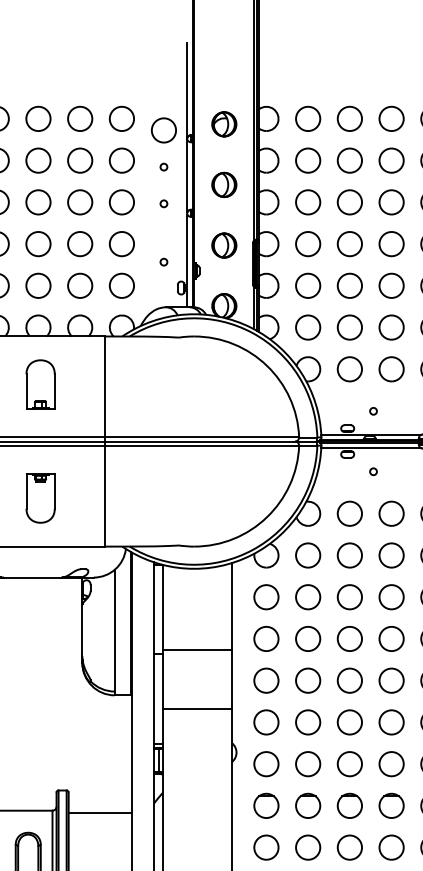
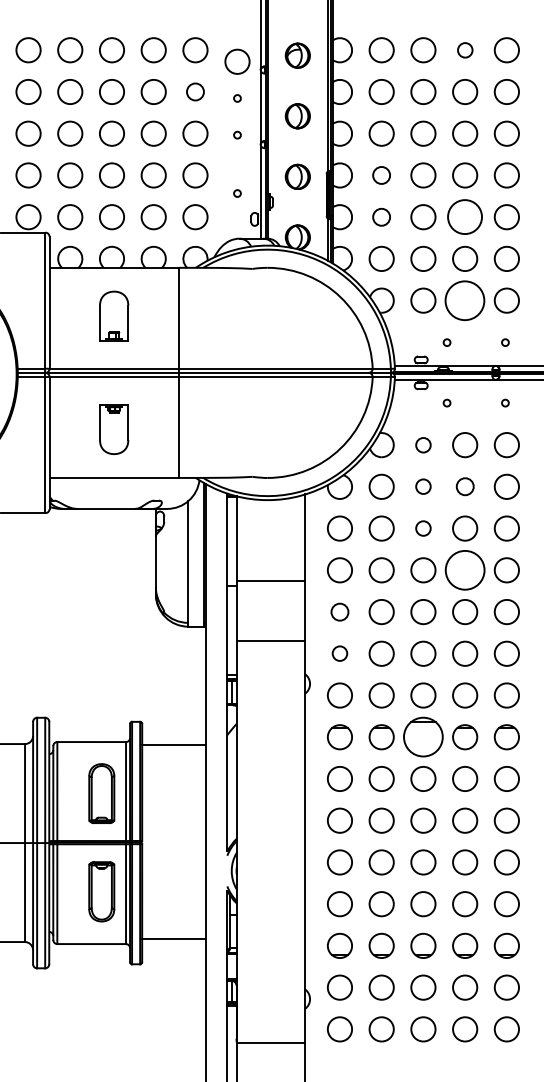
circle: (391, 119) -> (465, 50), size x0.6
circle: (121, 160) -> (195, 91), size x0.7
circle: (307, 244) -> (381, 175), size x0.7
circle: (307, 286) -> (381, 217), size x0.7
circle: (391, 286) -> (465, 217), size x1.4
circle: (391, 369) -> (465, 300), size x1.6
circle: (349, 514) -> (423, 445), size x0.6
circle: (349, 555) -> (423, 486), size x0.6
circle: (391, 555) -> (465, 486), size x0.7
circle: (349, 597) -> (423, 528), size x0.6
circle: (391, 639) -> (465, 570), size x1.6
circle: (265, 681) -> (339, 612), size x0.7
circle: (265, 722) -> (339, 653), size x0.6
part: (349, 806) -> (423, 737), size x1.6

